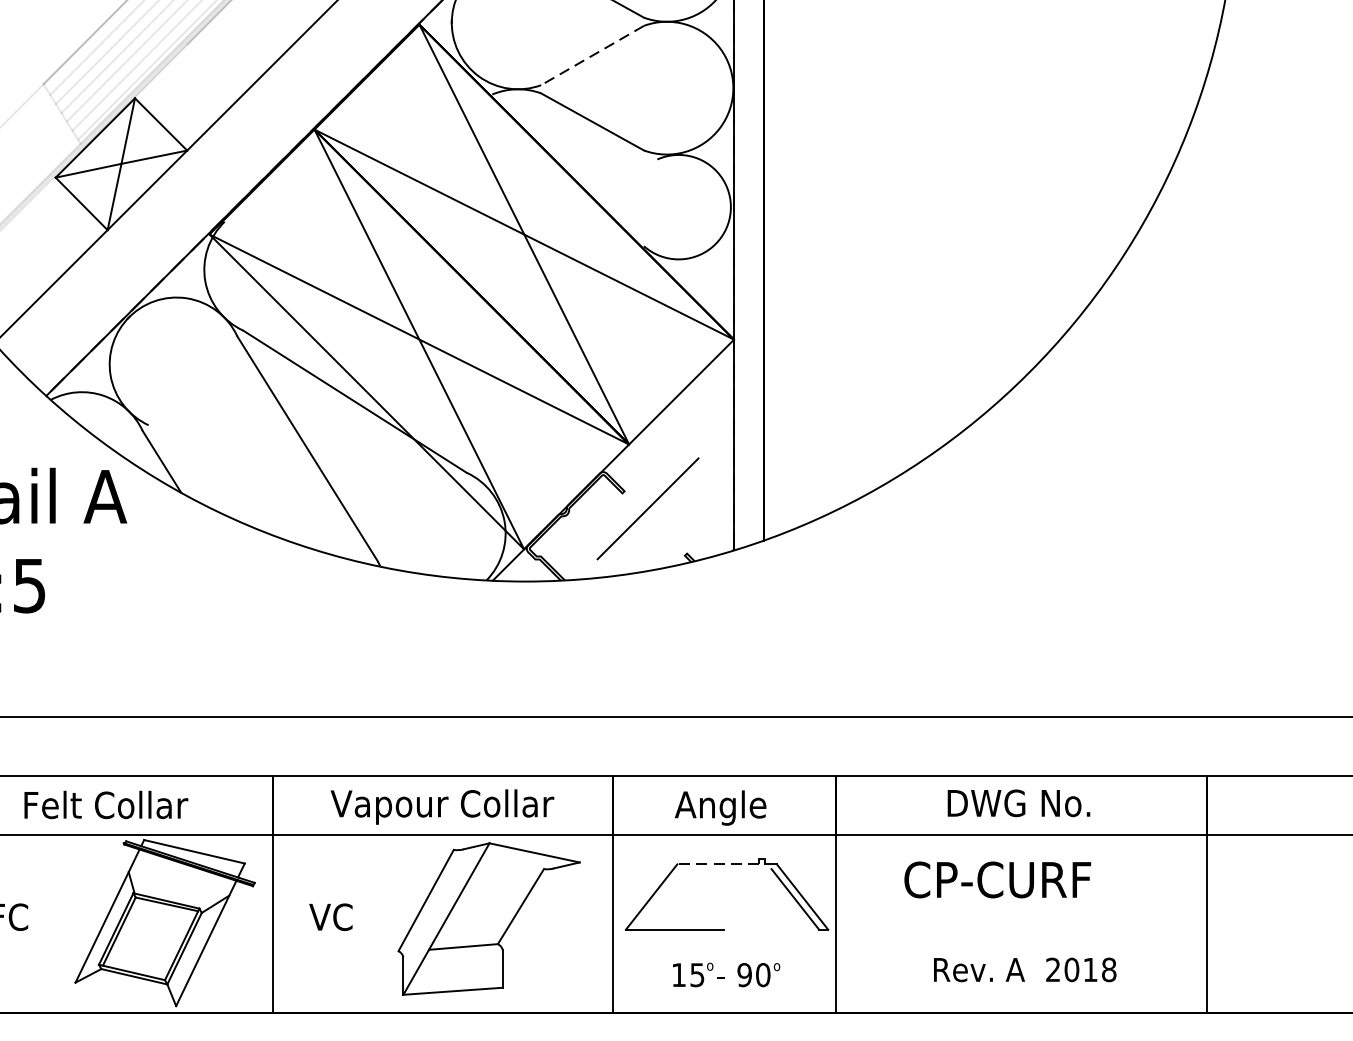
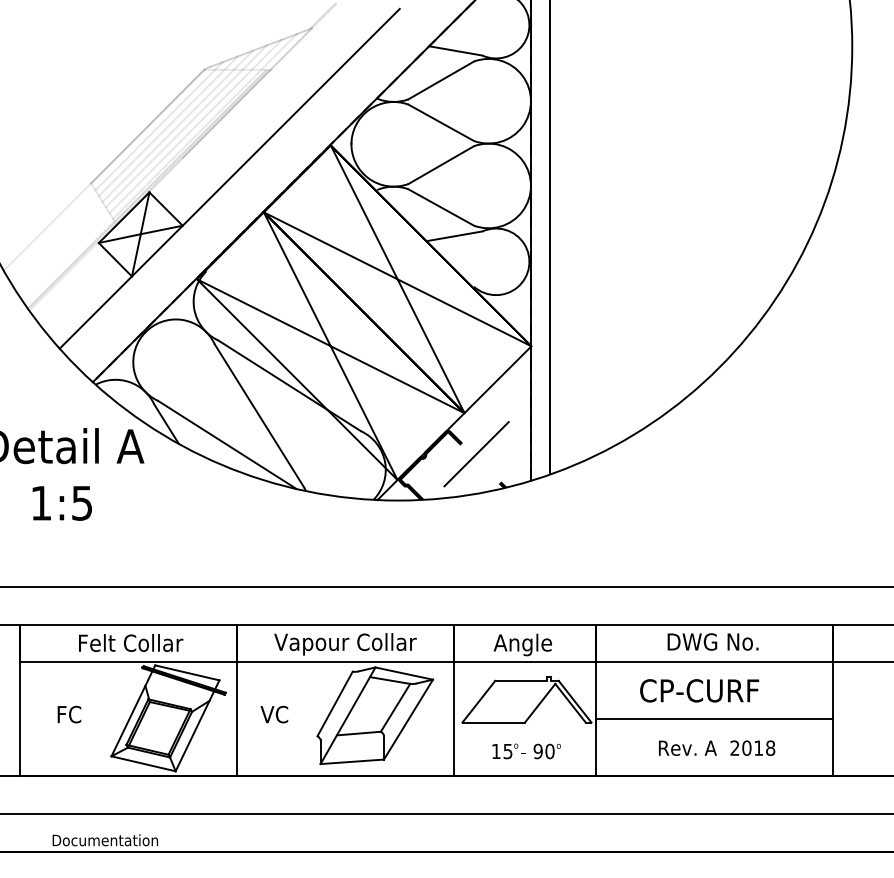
line: (593, 56) -> (441, 165), dashed -> solid
line: (614, 165) -> (455, 235), added
line: (257, 493) -> (227, 444), added
line: (513, 863) -> (390, 680), added
line: (716, 863) -> (520, 680), dashed -> solid
line: (748, 898) -> (540, 702), added
line: (541, 924) -> (408, 719), added
line: (1021, 924) -> (714, 719), added
line: (125, 993) -> (143, 763), added

